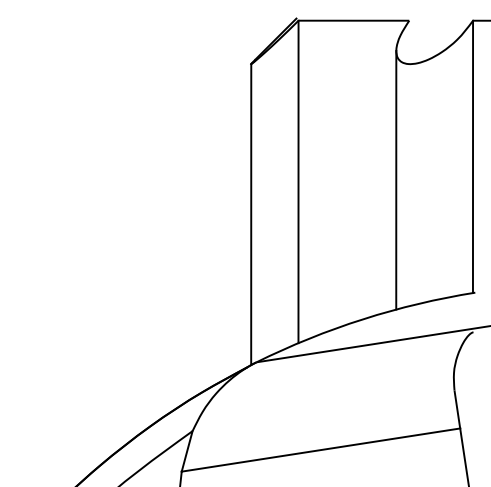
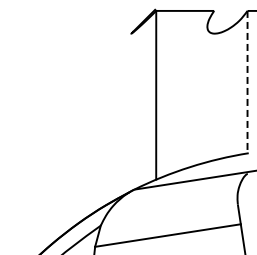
line: (472, 157) -> (247, 82), solid -> dashed
line: (396, 180) -> (207, 94), removed
line: (251, 214) -> (131, 112), removed

